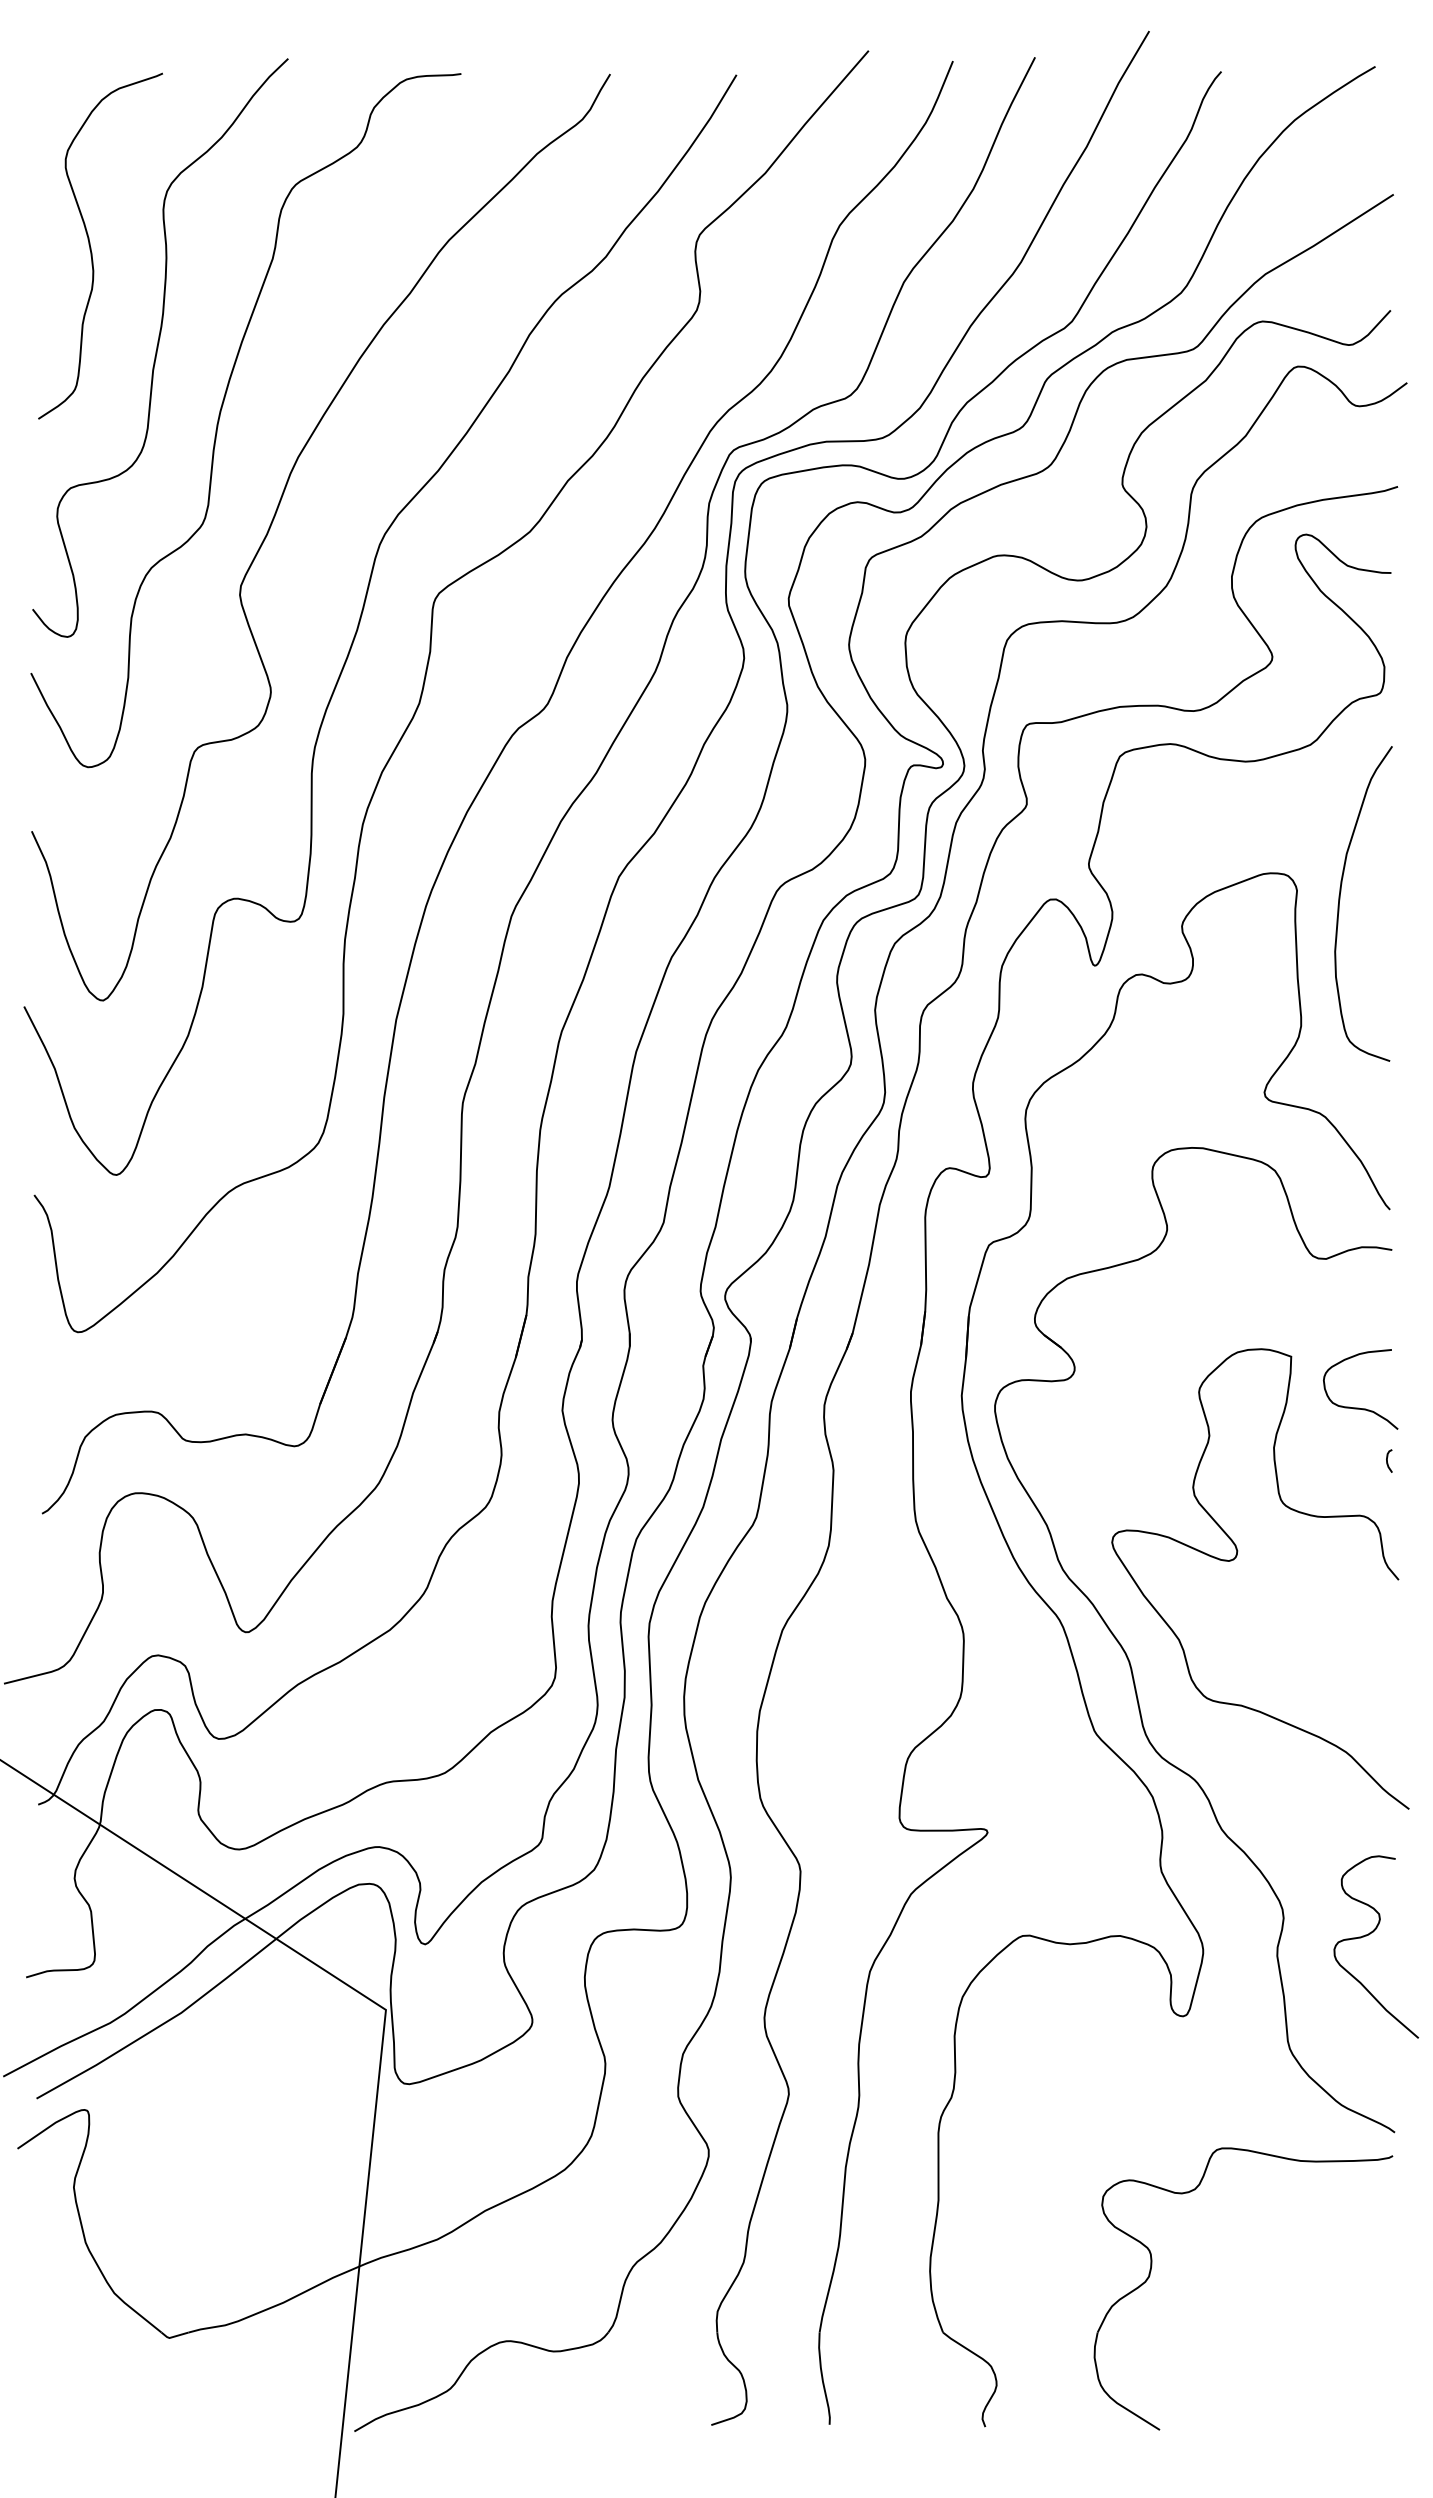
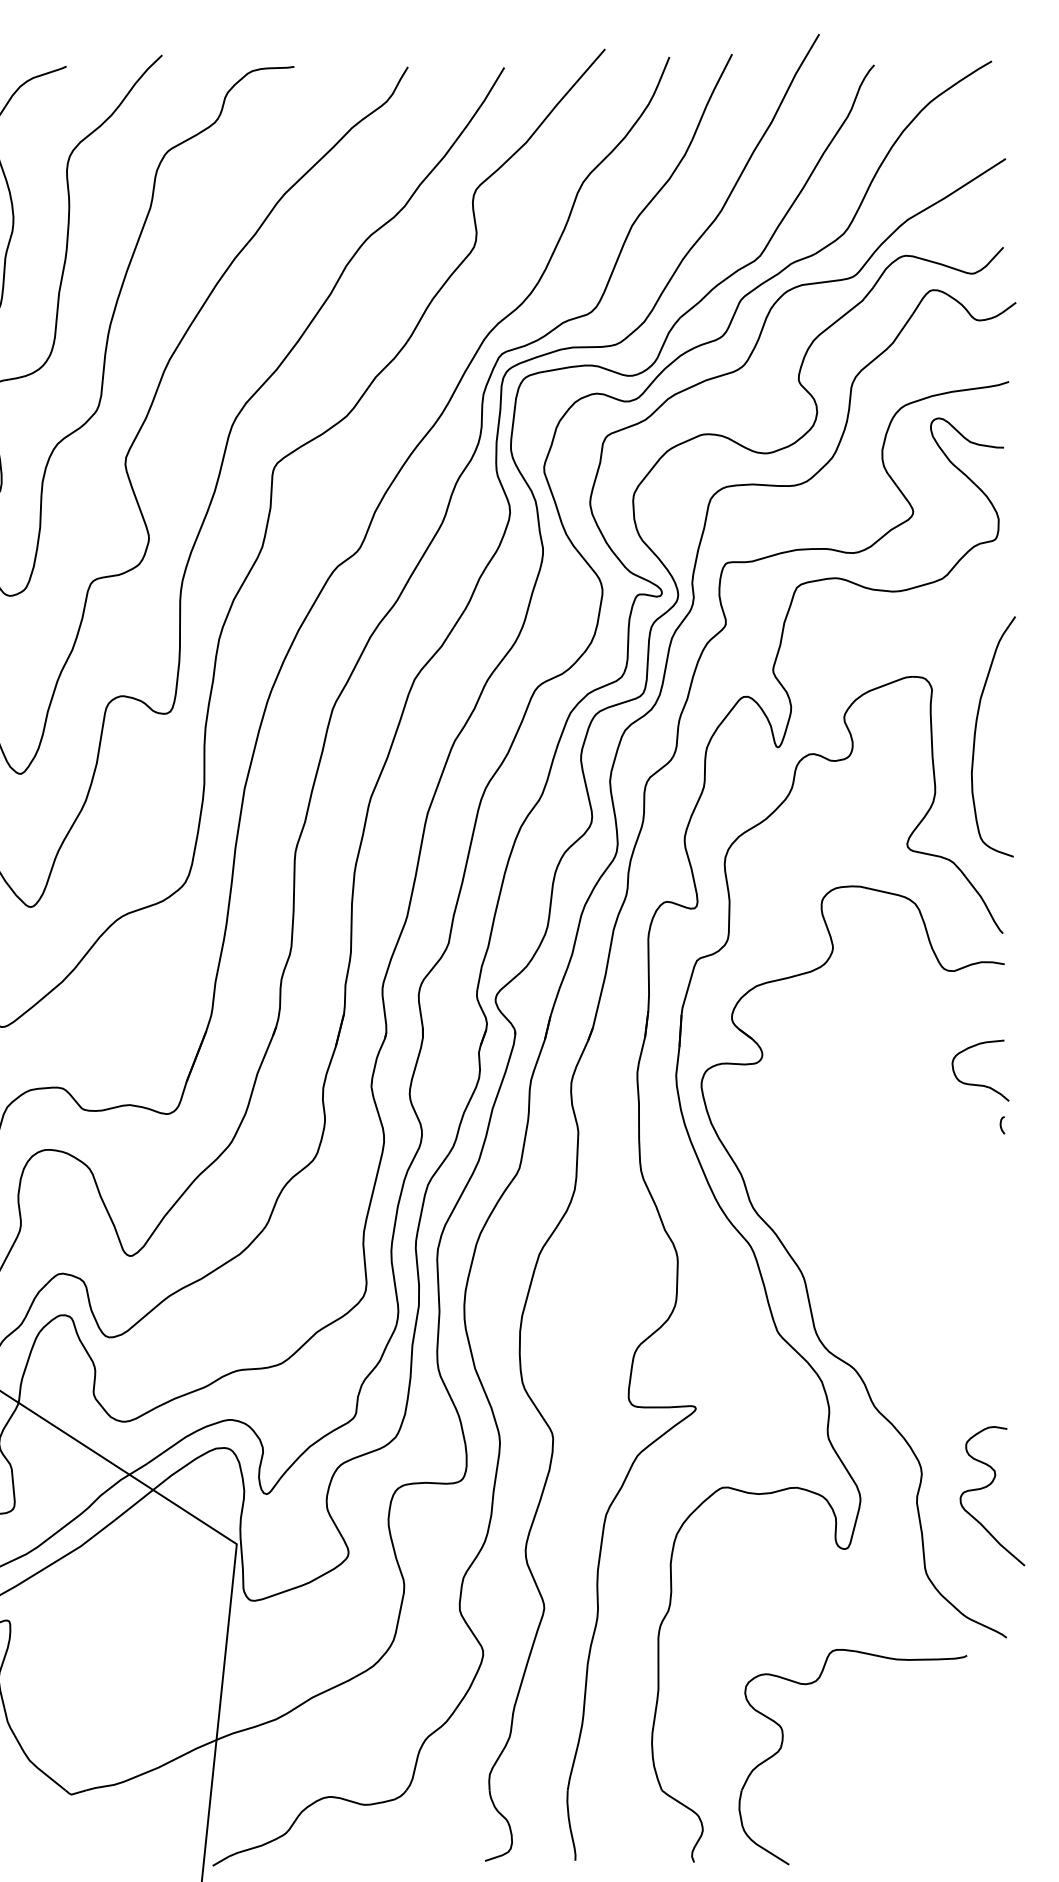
curve: (1340, 900) -> (975, 734), moved
curve: (1236, 1557) -> (885, 1198), removed
part: (1151, 2271) -> (782, 1743), moved

